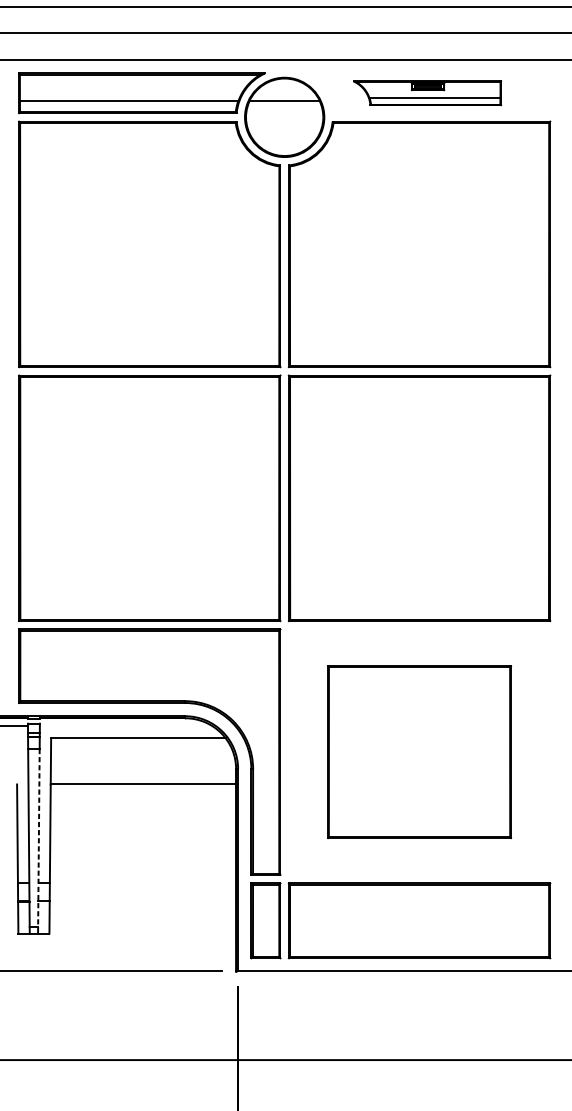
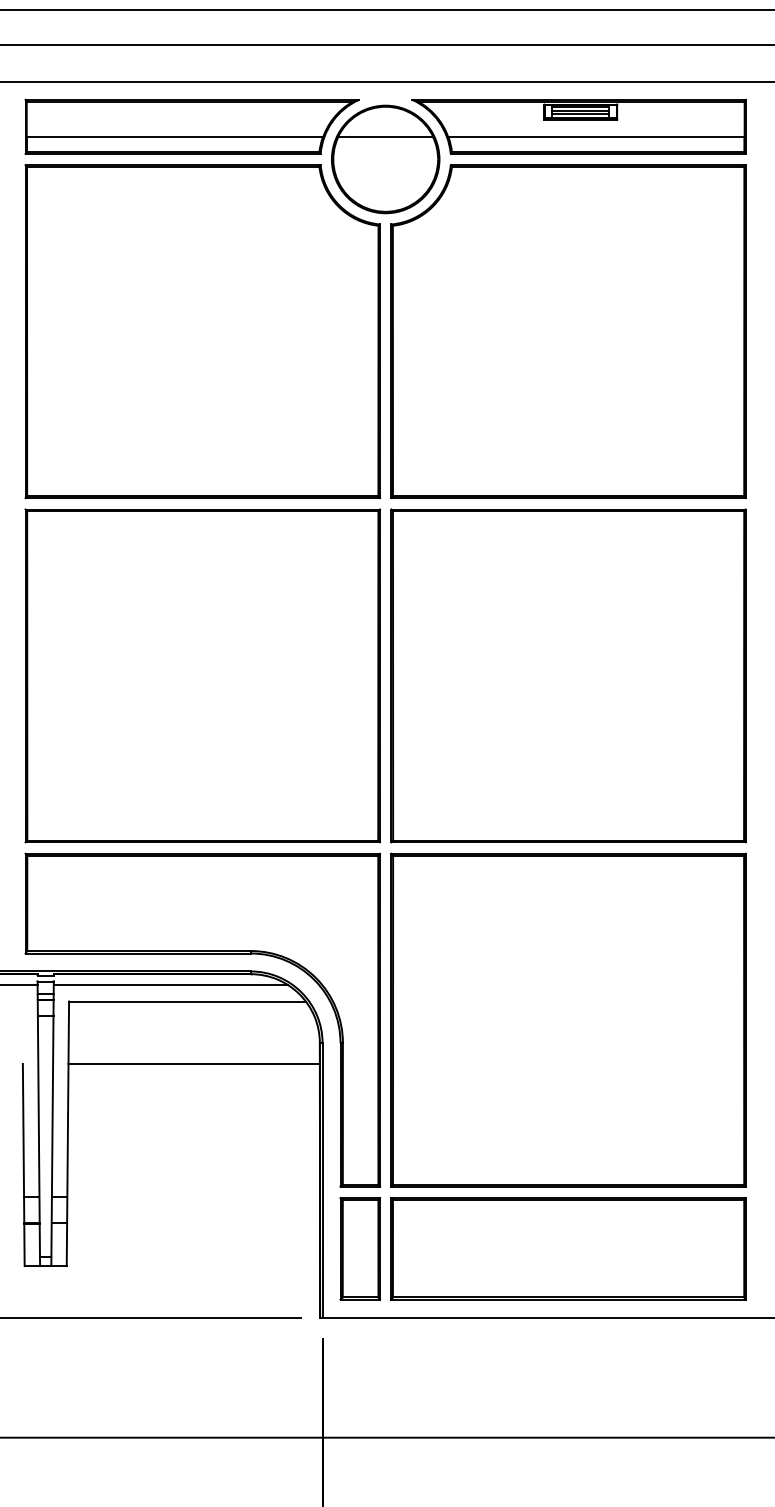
part: (426, 93) -> (578, 126), size x1.67
line: (125, 725) -> (170, 984), added
part: (419, 751) -> (568, 1019), size x1.43
line: (38, 837) -> (52, 1136), dashed -> solid

